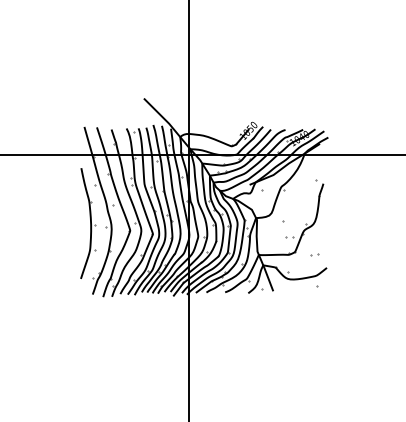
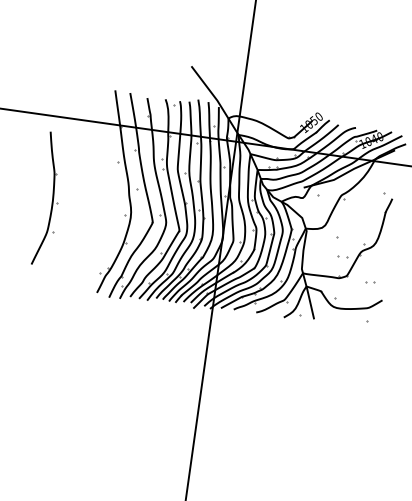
part: (88, 223) -> (49, 199), moved

